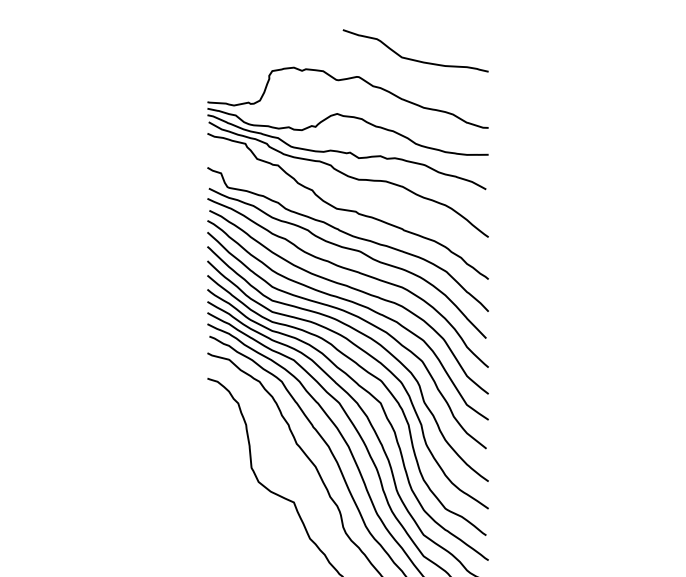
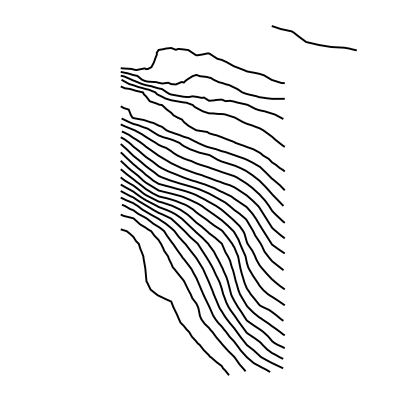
curve: (414, 58) -> (313, 42), moved

